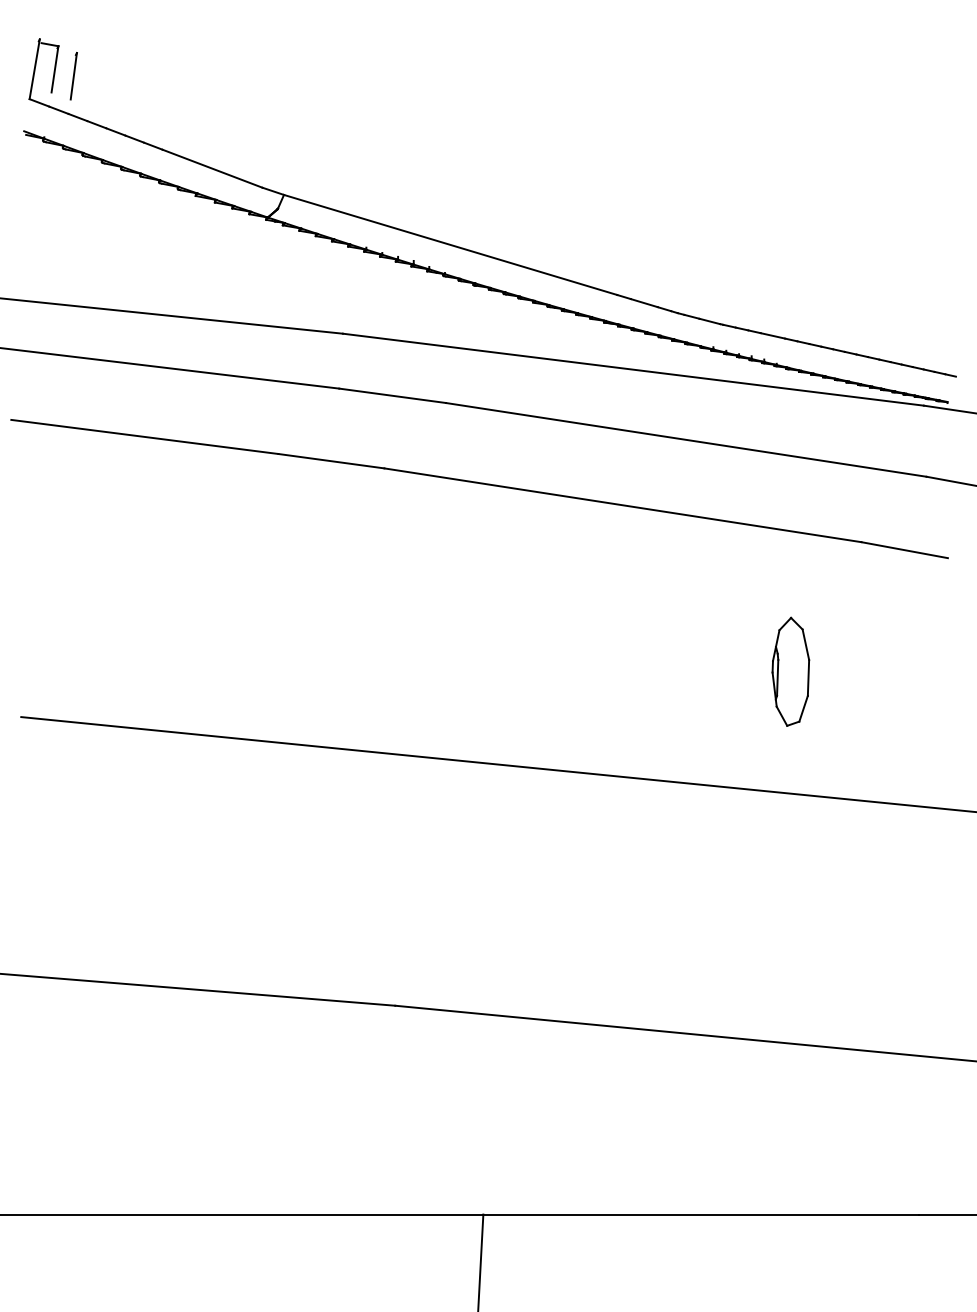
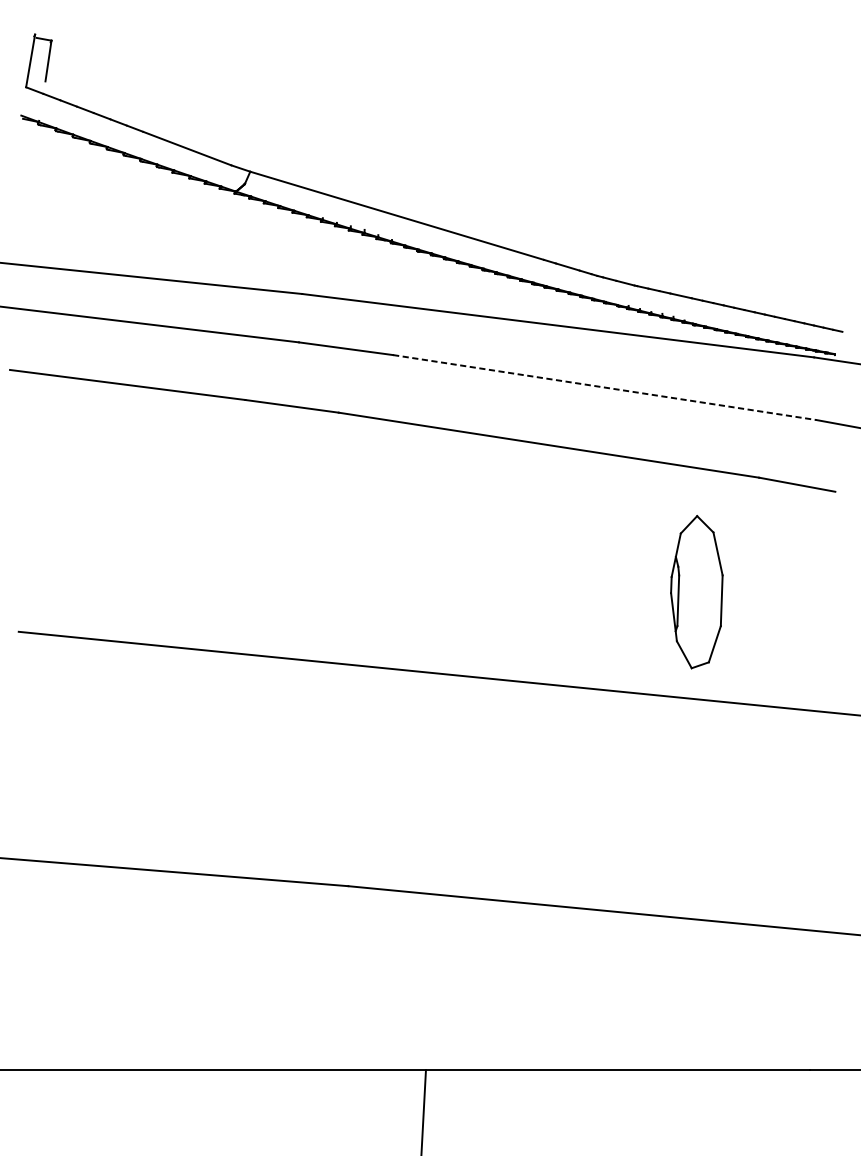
line: (73, 76) -> (64, 67), removed
line: (686, 439) -> (604, 387), solid -> dashed
part: (790, 671) -> (696, 591), size x1.6

